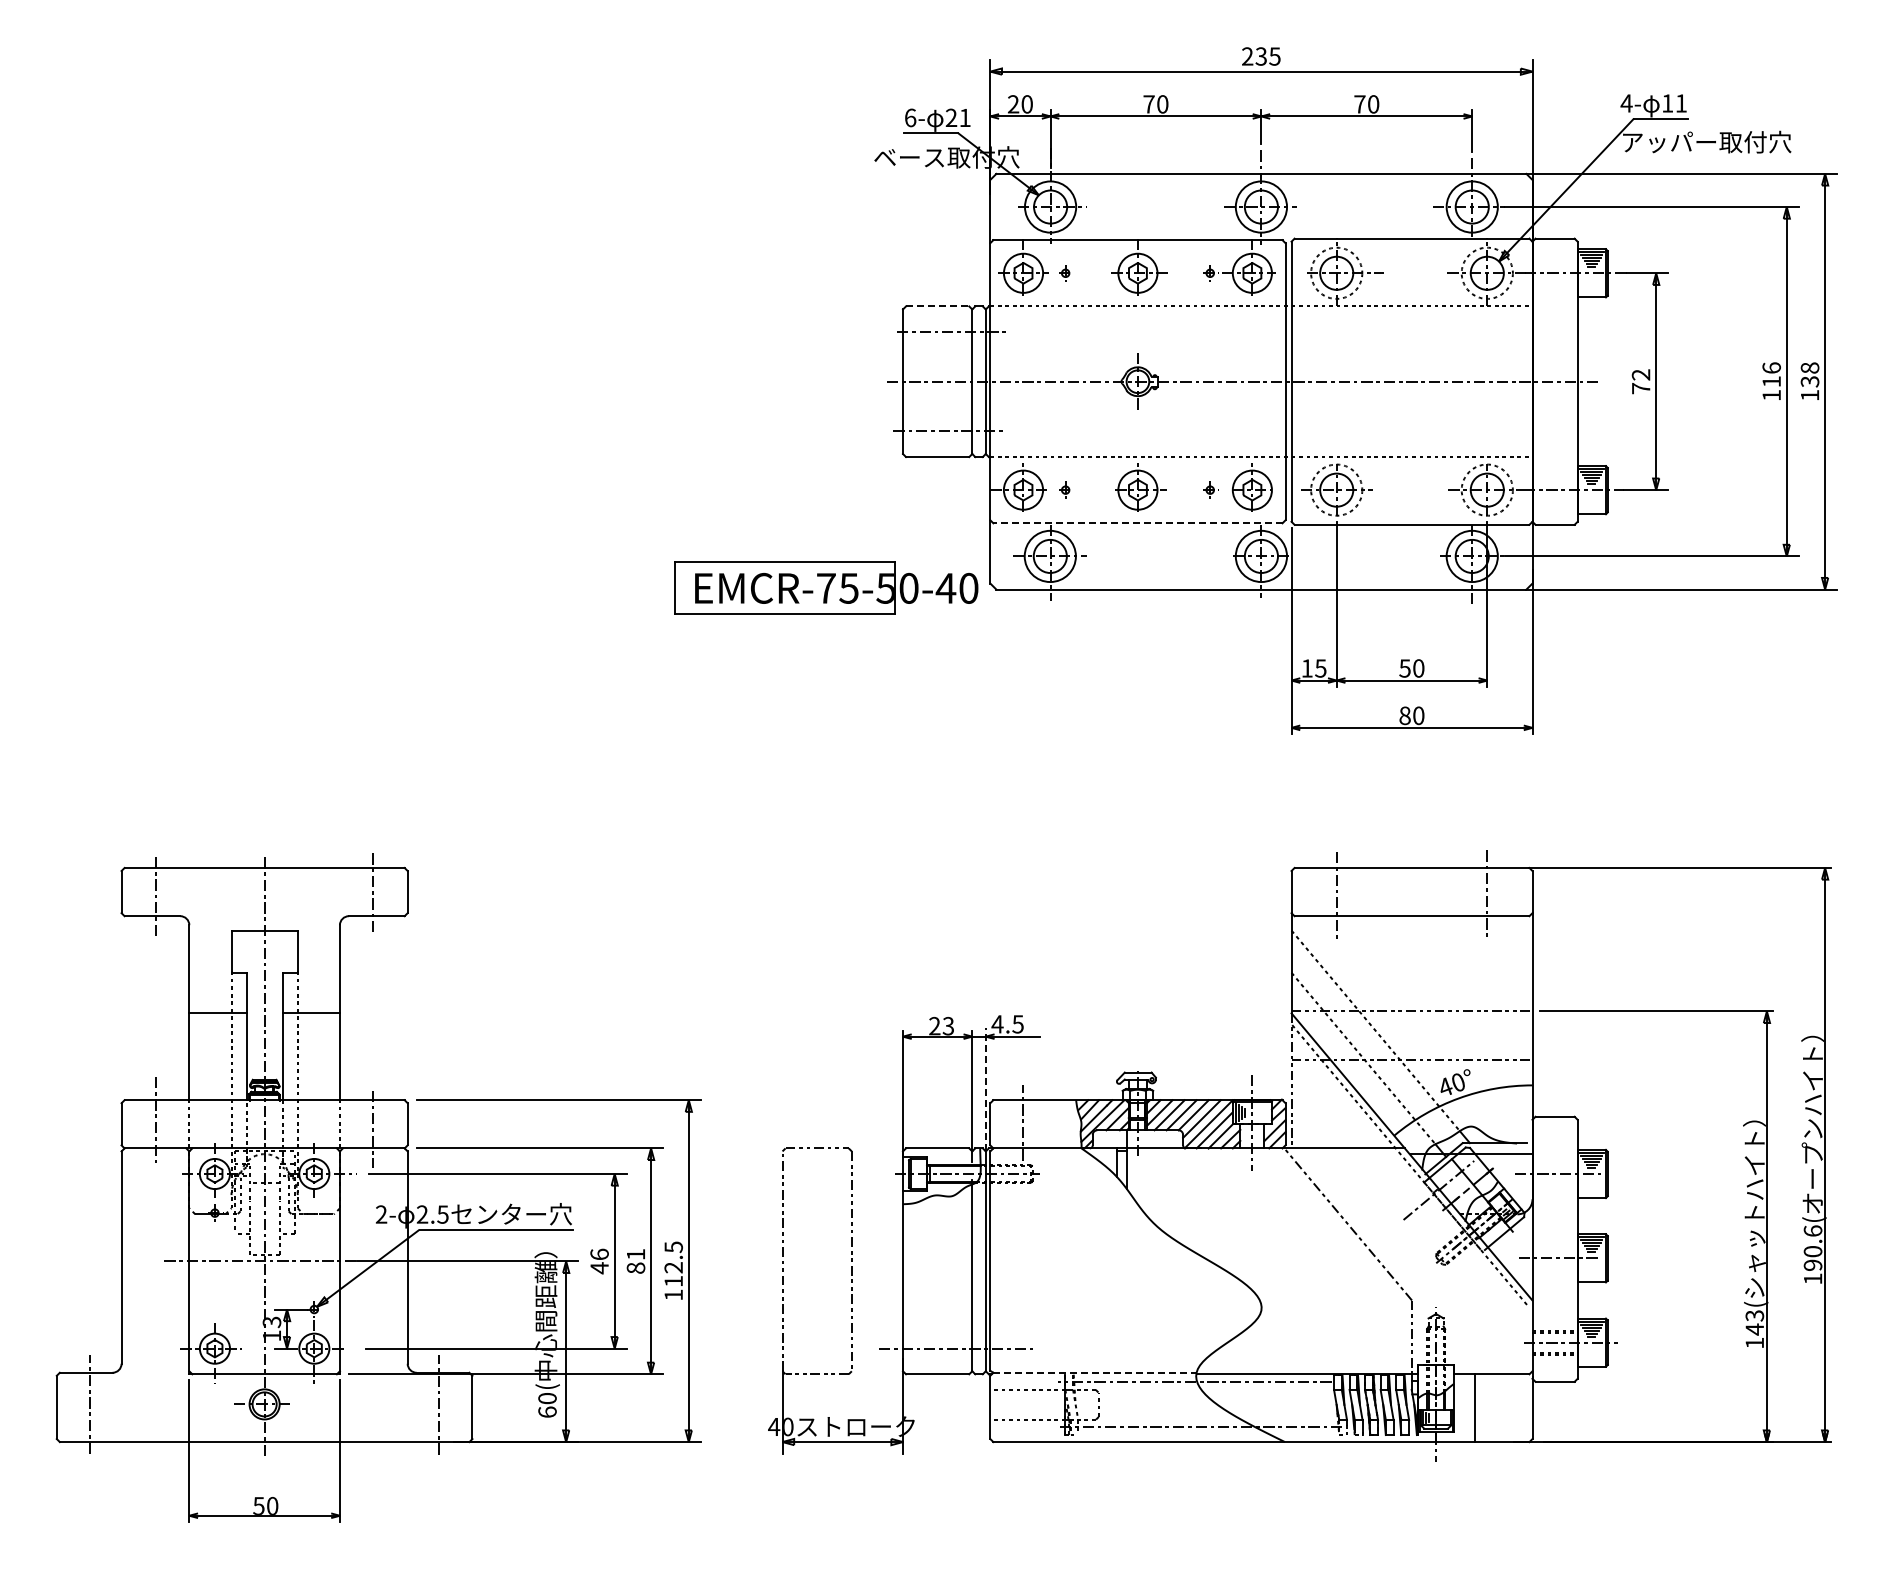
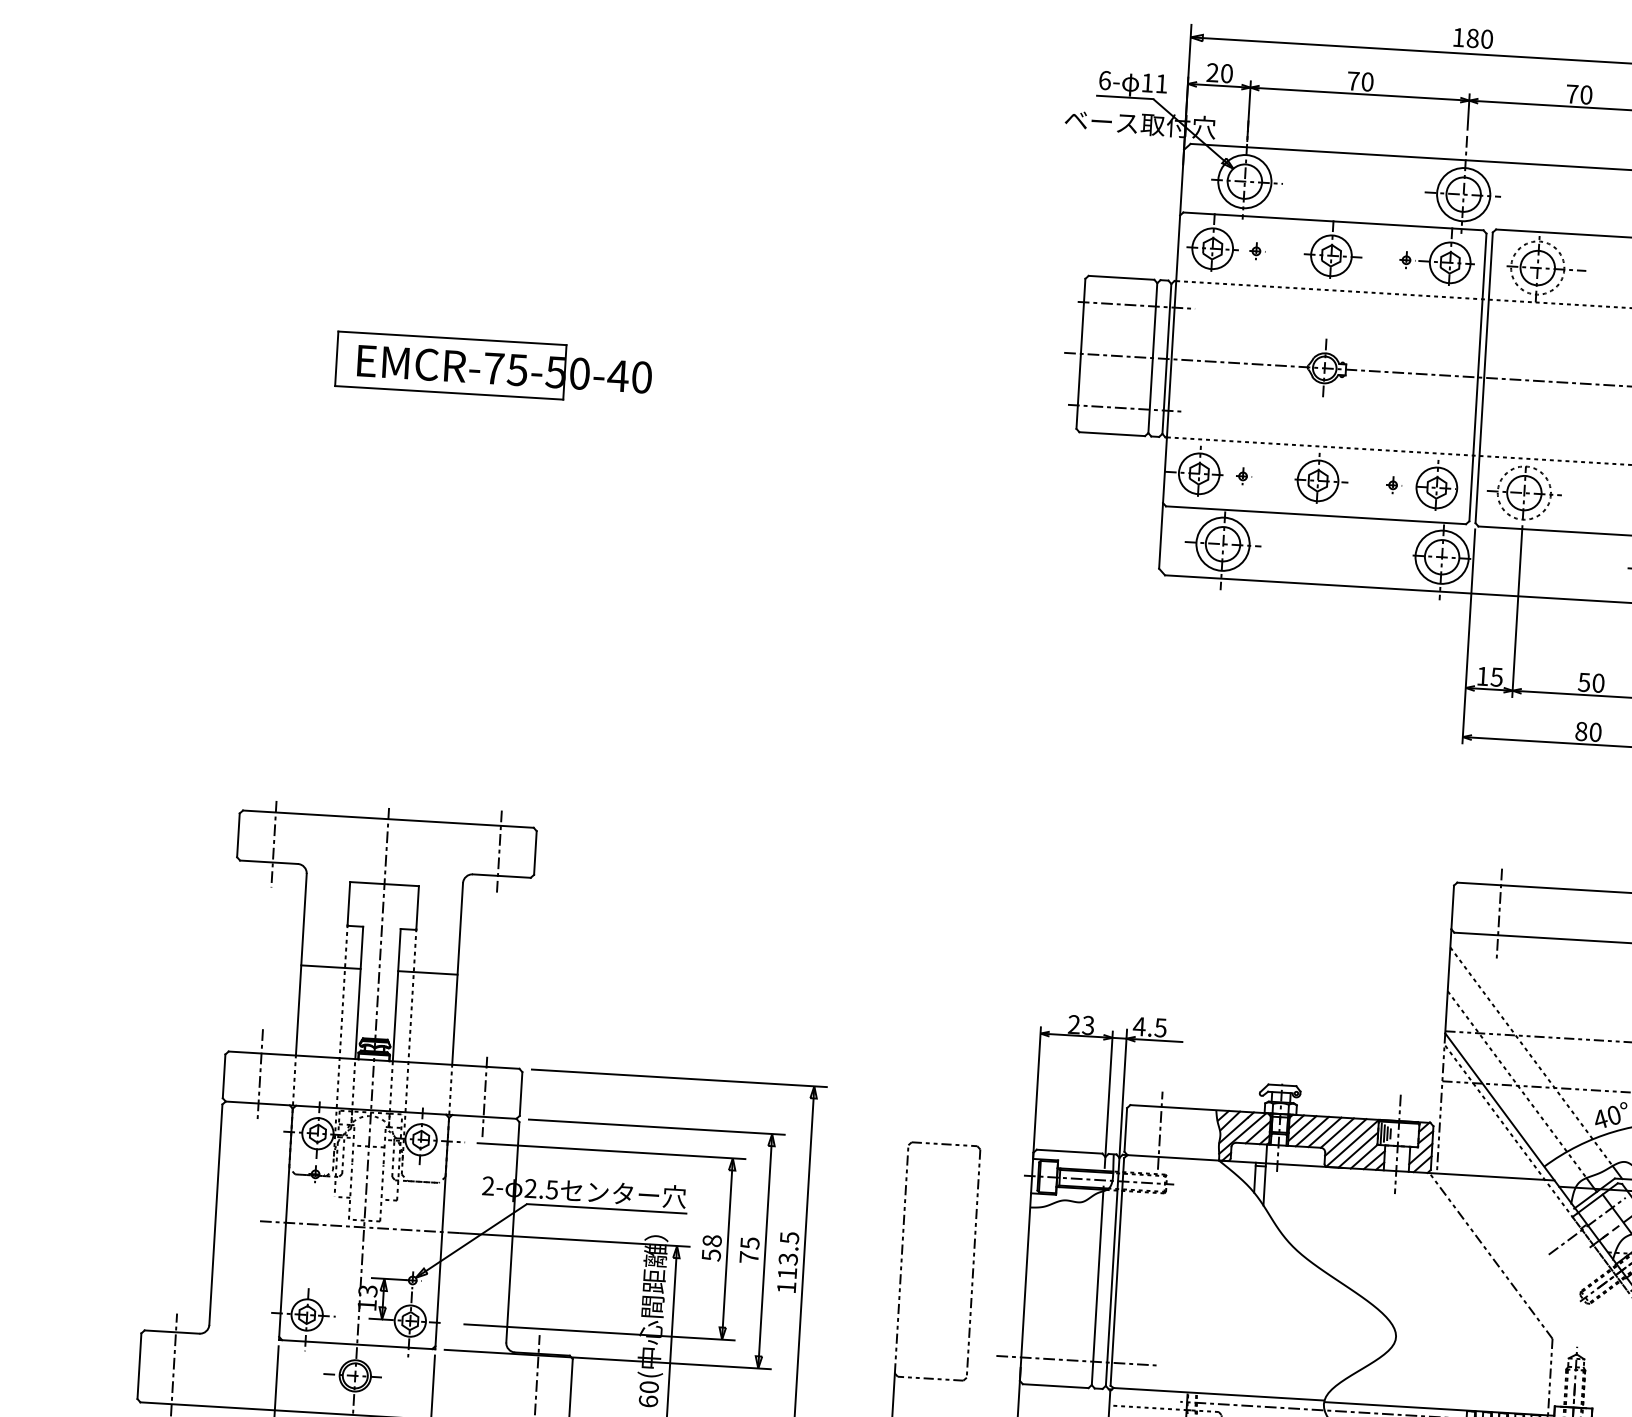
text: (1261, 56) -> (1473, 38), 235 -> 180
text: (951, 117) -> (1147, 82), 21 -> 11
line: (937, 306) -> (1121, 277), dashed -> solid
line: (1137, 523) -> (1315, 515), dashed -> solid
part: (826, 587) -> (494, 367), moved
line: (985, 1089) -> (1122, 1093), dashed -> solid
text: (599, 1261) -> (711, 1248), 46 -> 58
text: (635, 1261) -> (749, 1250), 81 -> 75
text: (674, 1267) -> (789, 1259), 112.5 -> 113.5
line: (1094, 1372) -> (1218, 1393), dashed -> solid

